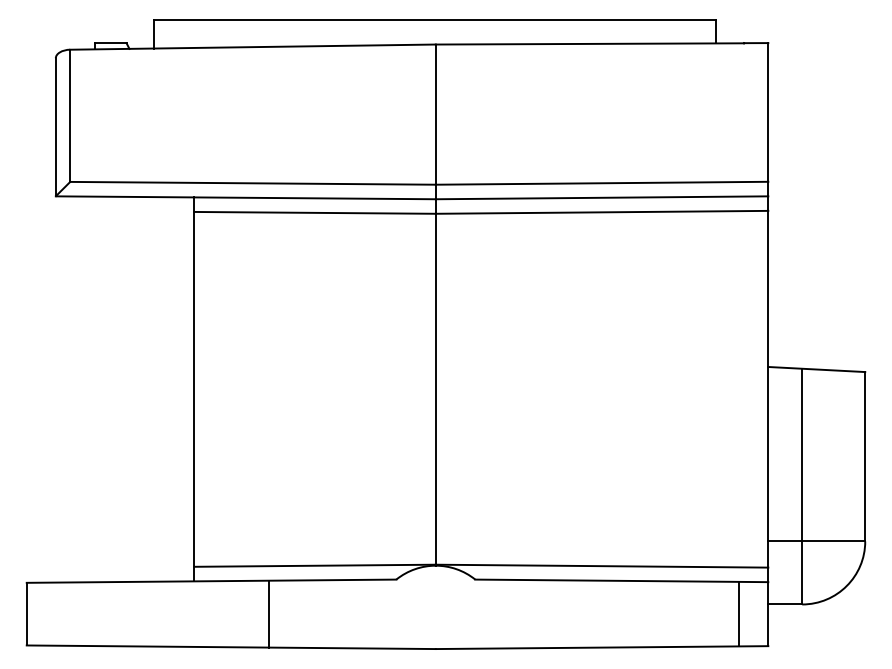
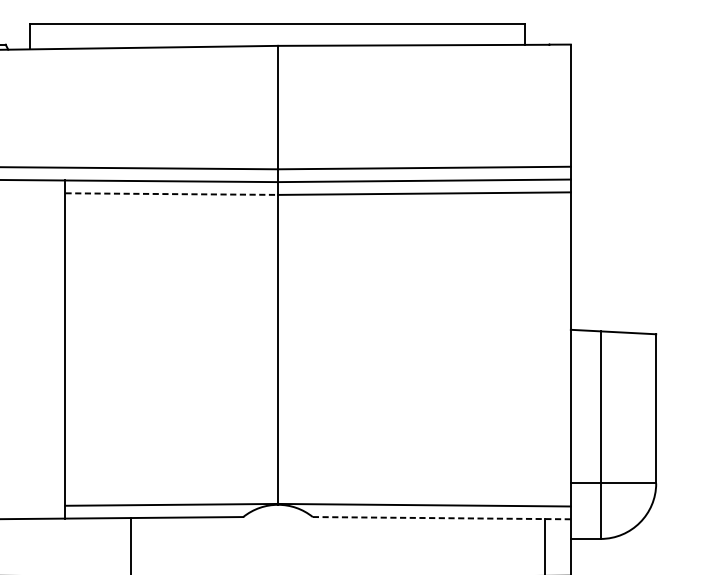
line: (315, 212) -> (172, 193), solid -> dashed
line: (622, 580) -> (442, 517), solid -> dashed

